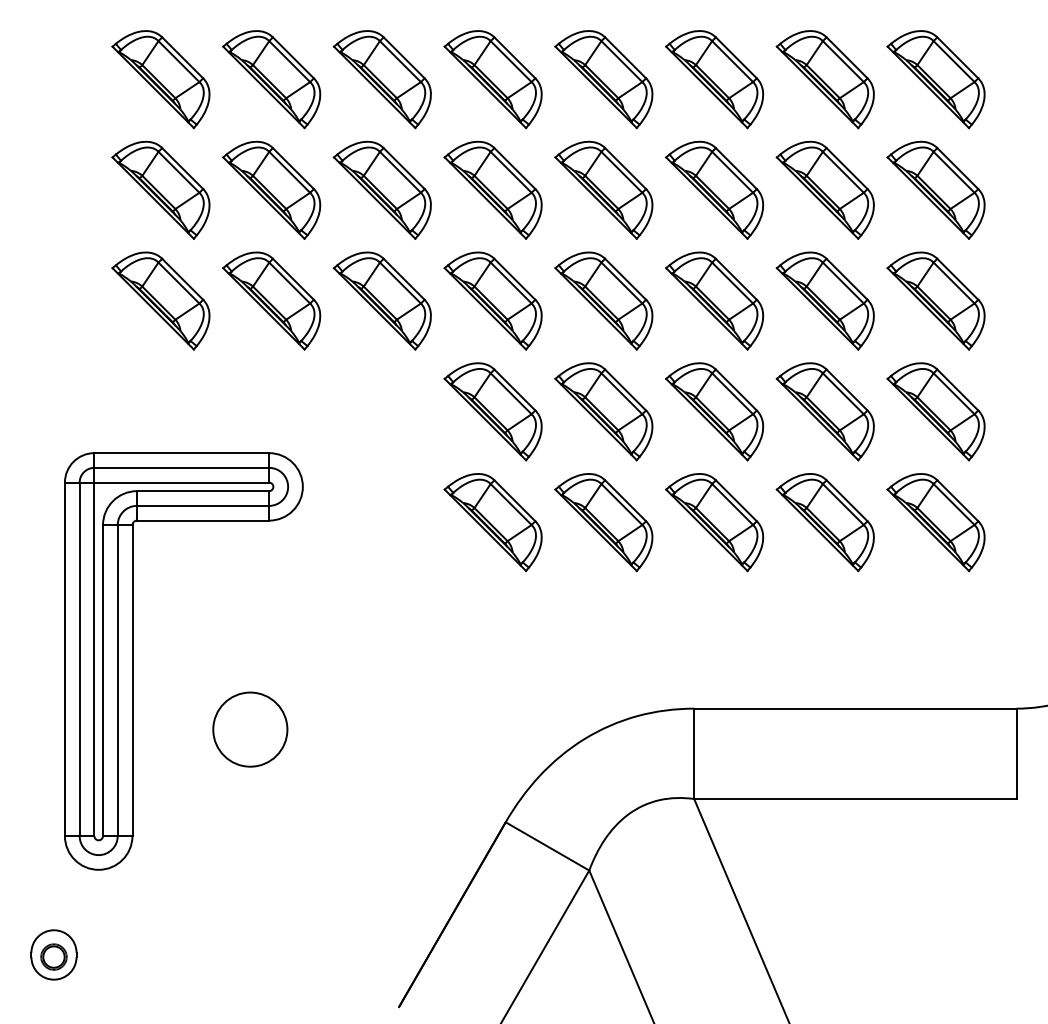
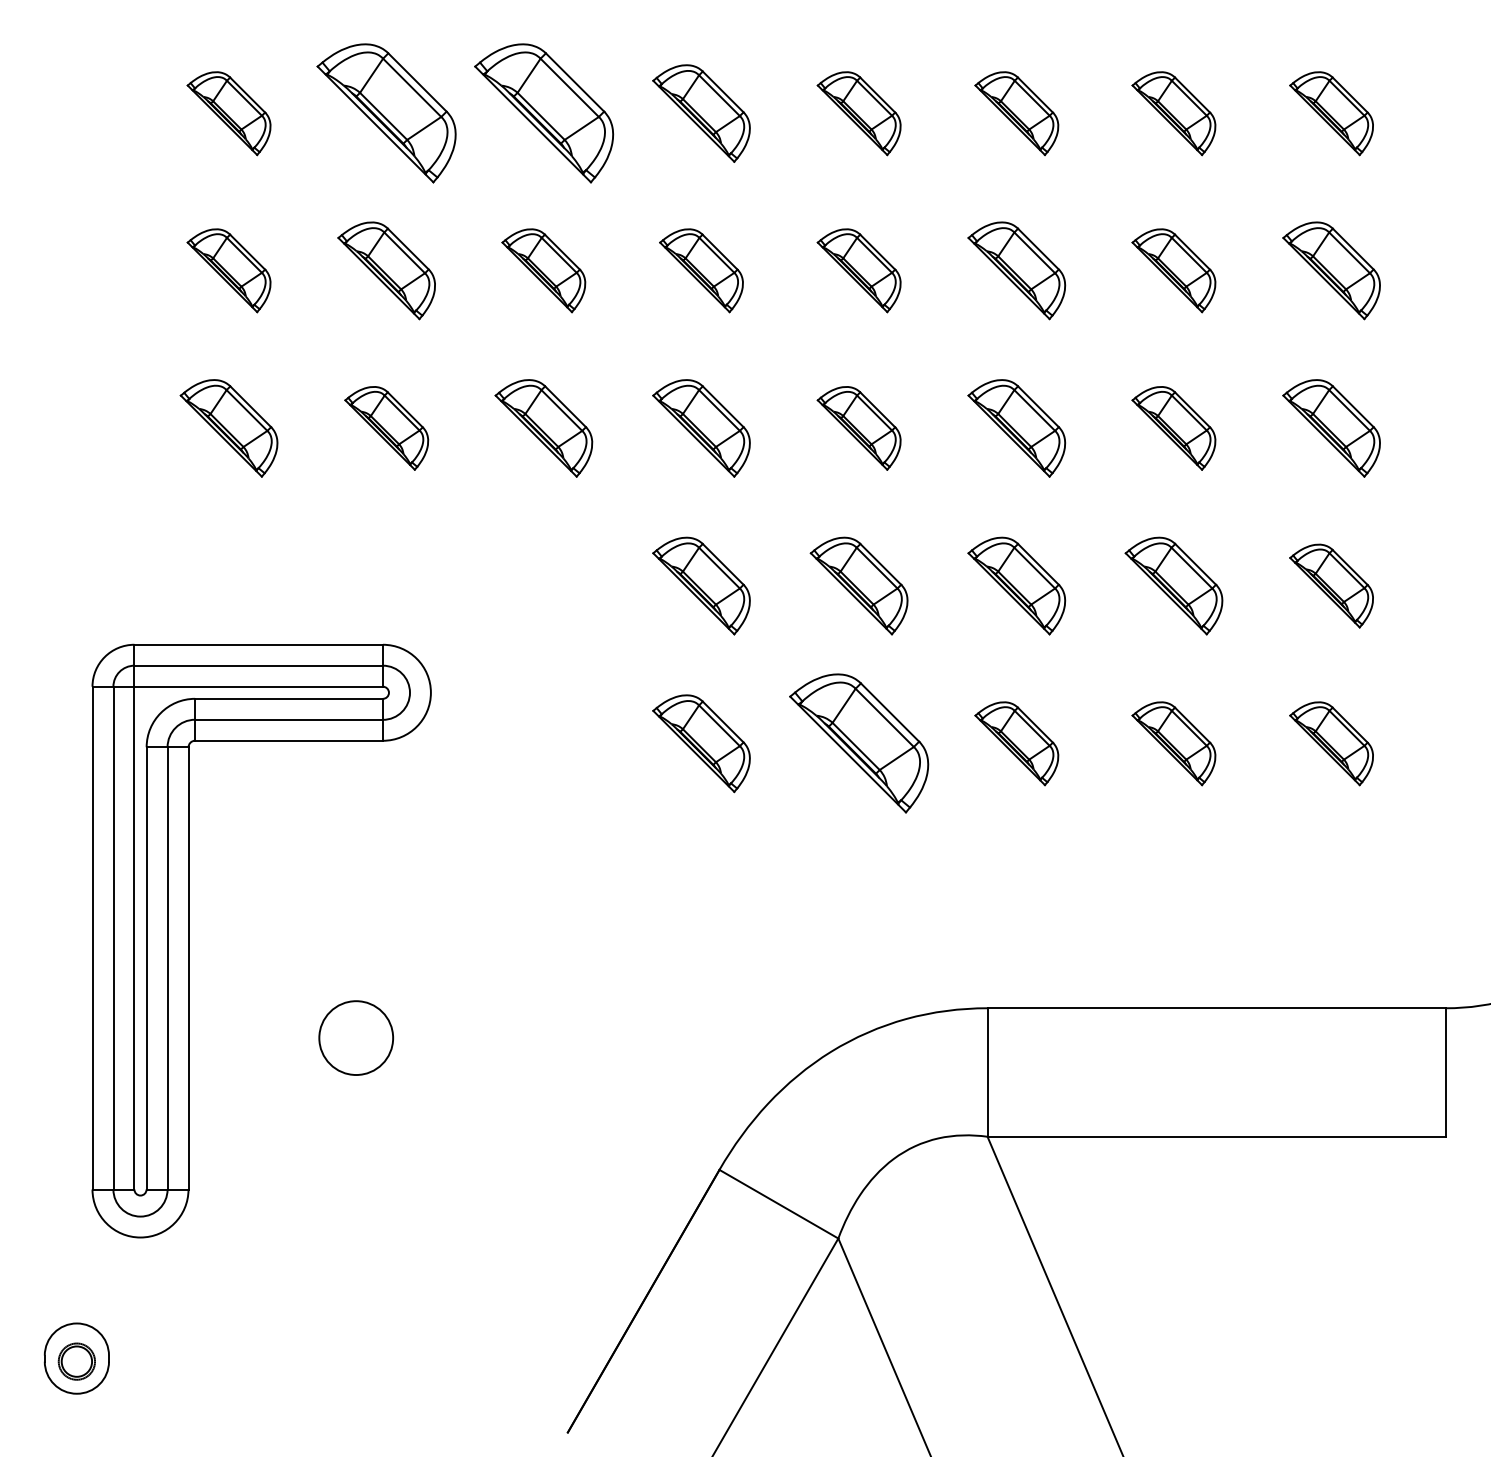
part: (160, 79) -> (228, 113), size x0.6
part: (492, 79) -> (700, 113), size x0.7
part: (603, 79) -> (858, 113), size x0.6
part: (714, 79) -> (1016, 113), size x0.6
part: (824, 79) -> (1172, 113), size x0.6
part: (935, 79) -> (1330, 113), size x0.6
part: (160, 189) -> (228, 269), size x0.6
part: (271, 189) -> (386, 269), size x0.7
part: (381, 189) -> (542, 269), size x0.6
part: (492, 189) -> (700, 269), size x0.6
part: (603, 189) -> (858, 269), size x0.6
part: (714, 189) -> (1016, 269), size x0.7
part: (824, 189) -> (1172, 269), size x0.6
part: (935, 189) -> (1330, 269), size x0.7
part: (160, 300) -> (228, 427), size x0.7
part: (271, 300) -> (386, 427), size x0.6
part: (381, 300) -> (542, 427), size x0.7
part: (492, 300) -> (700, 427), size x0.7
part: (603, 300) -> (858, 427), size x0.6
part: (714, 300) -> (1016, 427), size x0.7
part: (824, 300) -> (1172, 427), size x0.6
part: (935, 300) -> (1330, 427), size x0.7
part: (492, 411) -> (700, 585), size x0.7
part: (603, 411) -> (858, 585), size x0.7
part: (714, 411) -> (1016, 585), size x0.7
part: (824, 411) -> (1172, 585), size x0.7
part: (935, 411) -> (1330, 585), size x0.6
part: (492, 522) -> (700, 743), size x0.7
part: (714, 522) -> (1016, 743), size x0.6
part: (824, 522) -> (1172, 743), size x0.6
part: (935, 522) -> (1330, 743), size x0.6
circle: (250, 729) -> (356, 1037), size x0.7

